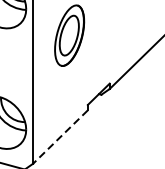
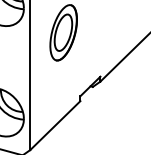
line: (60, 136) -> (55, 125), dashed -> solid

